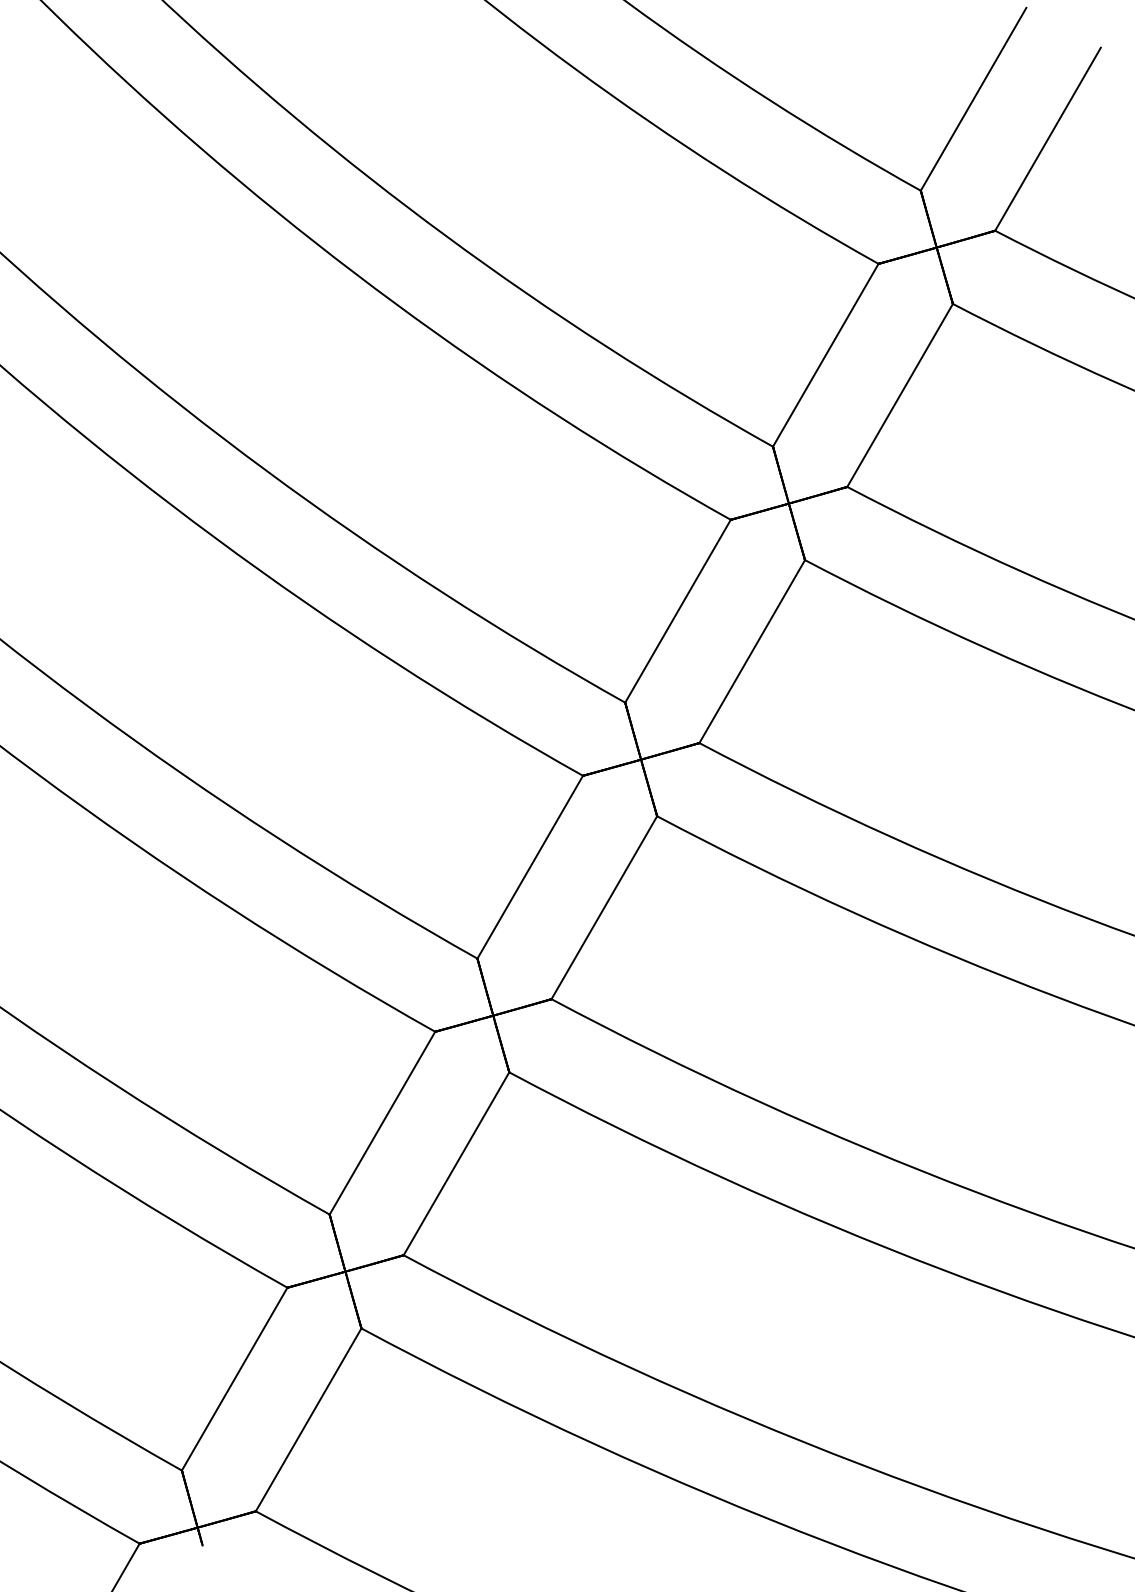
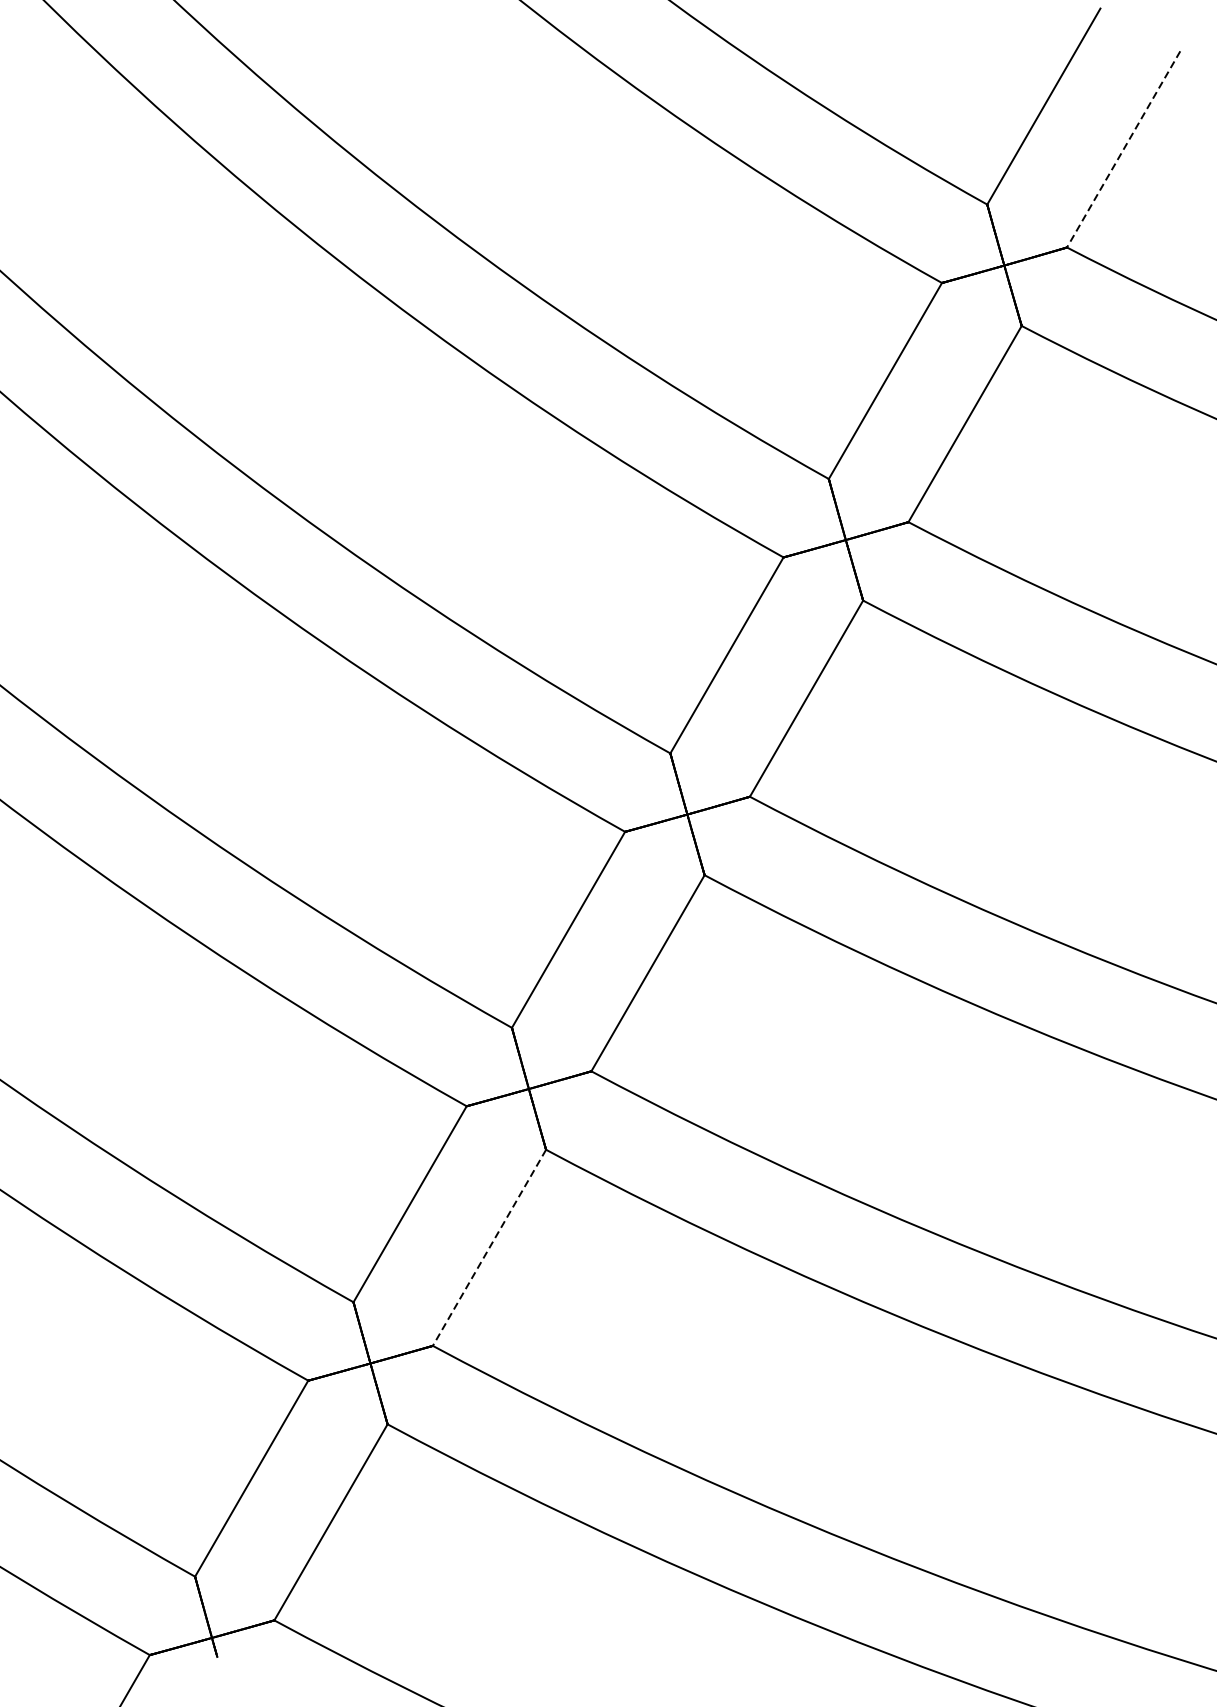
line: (1048, 139) -> (1124, 149), solid -> dashed
line: (456, 1163) -> (489, 1247), solid -> dashed

